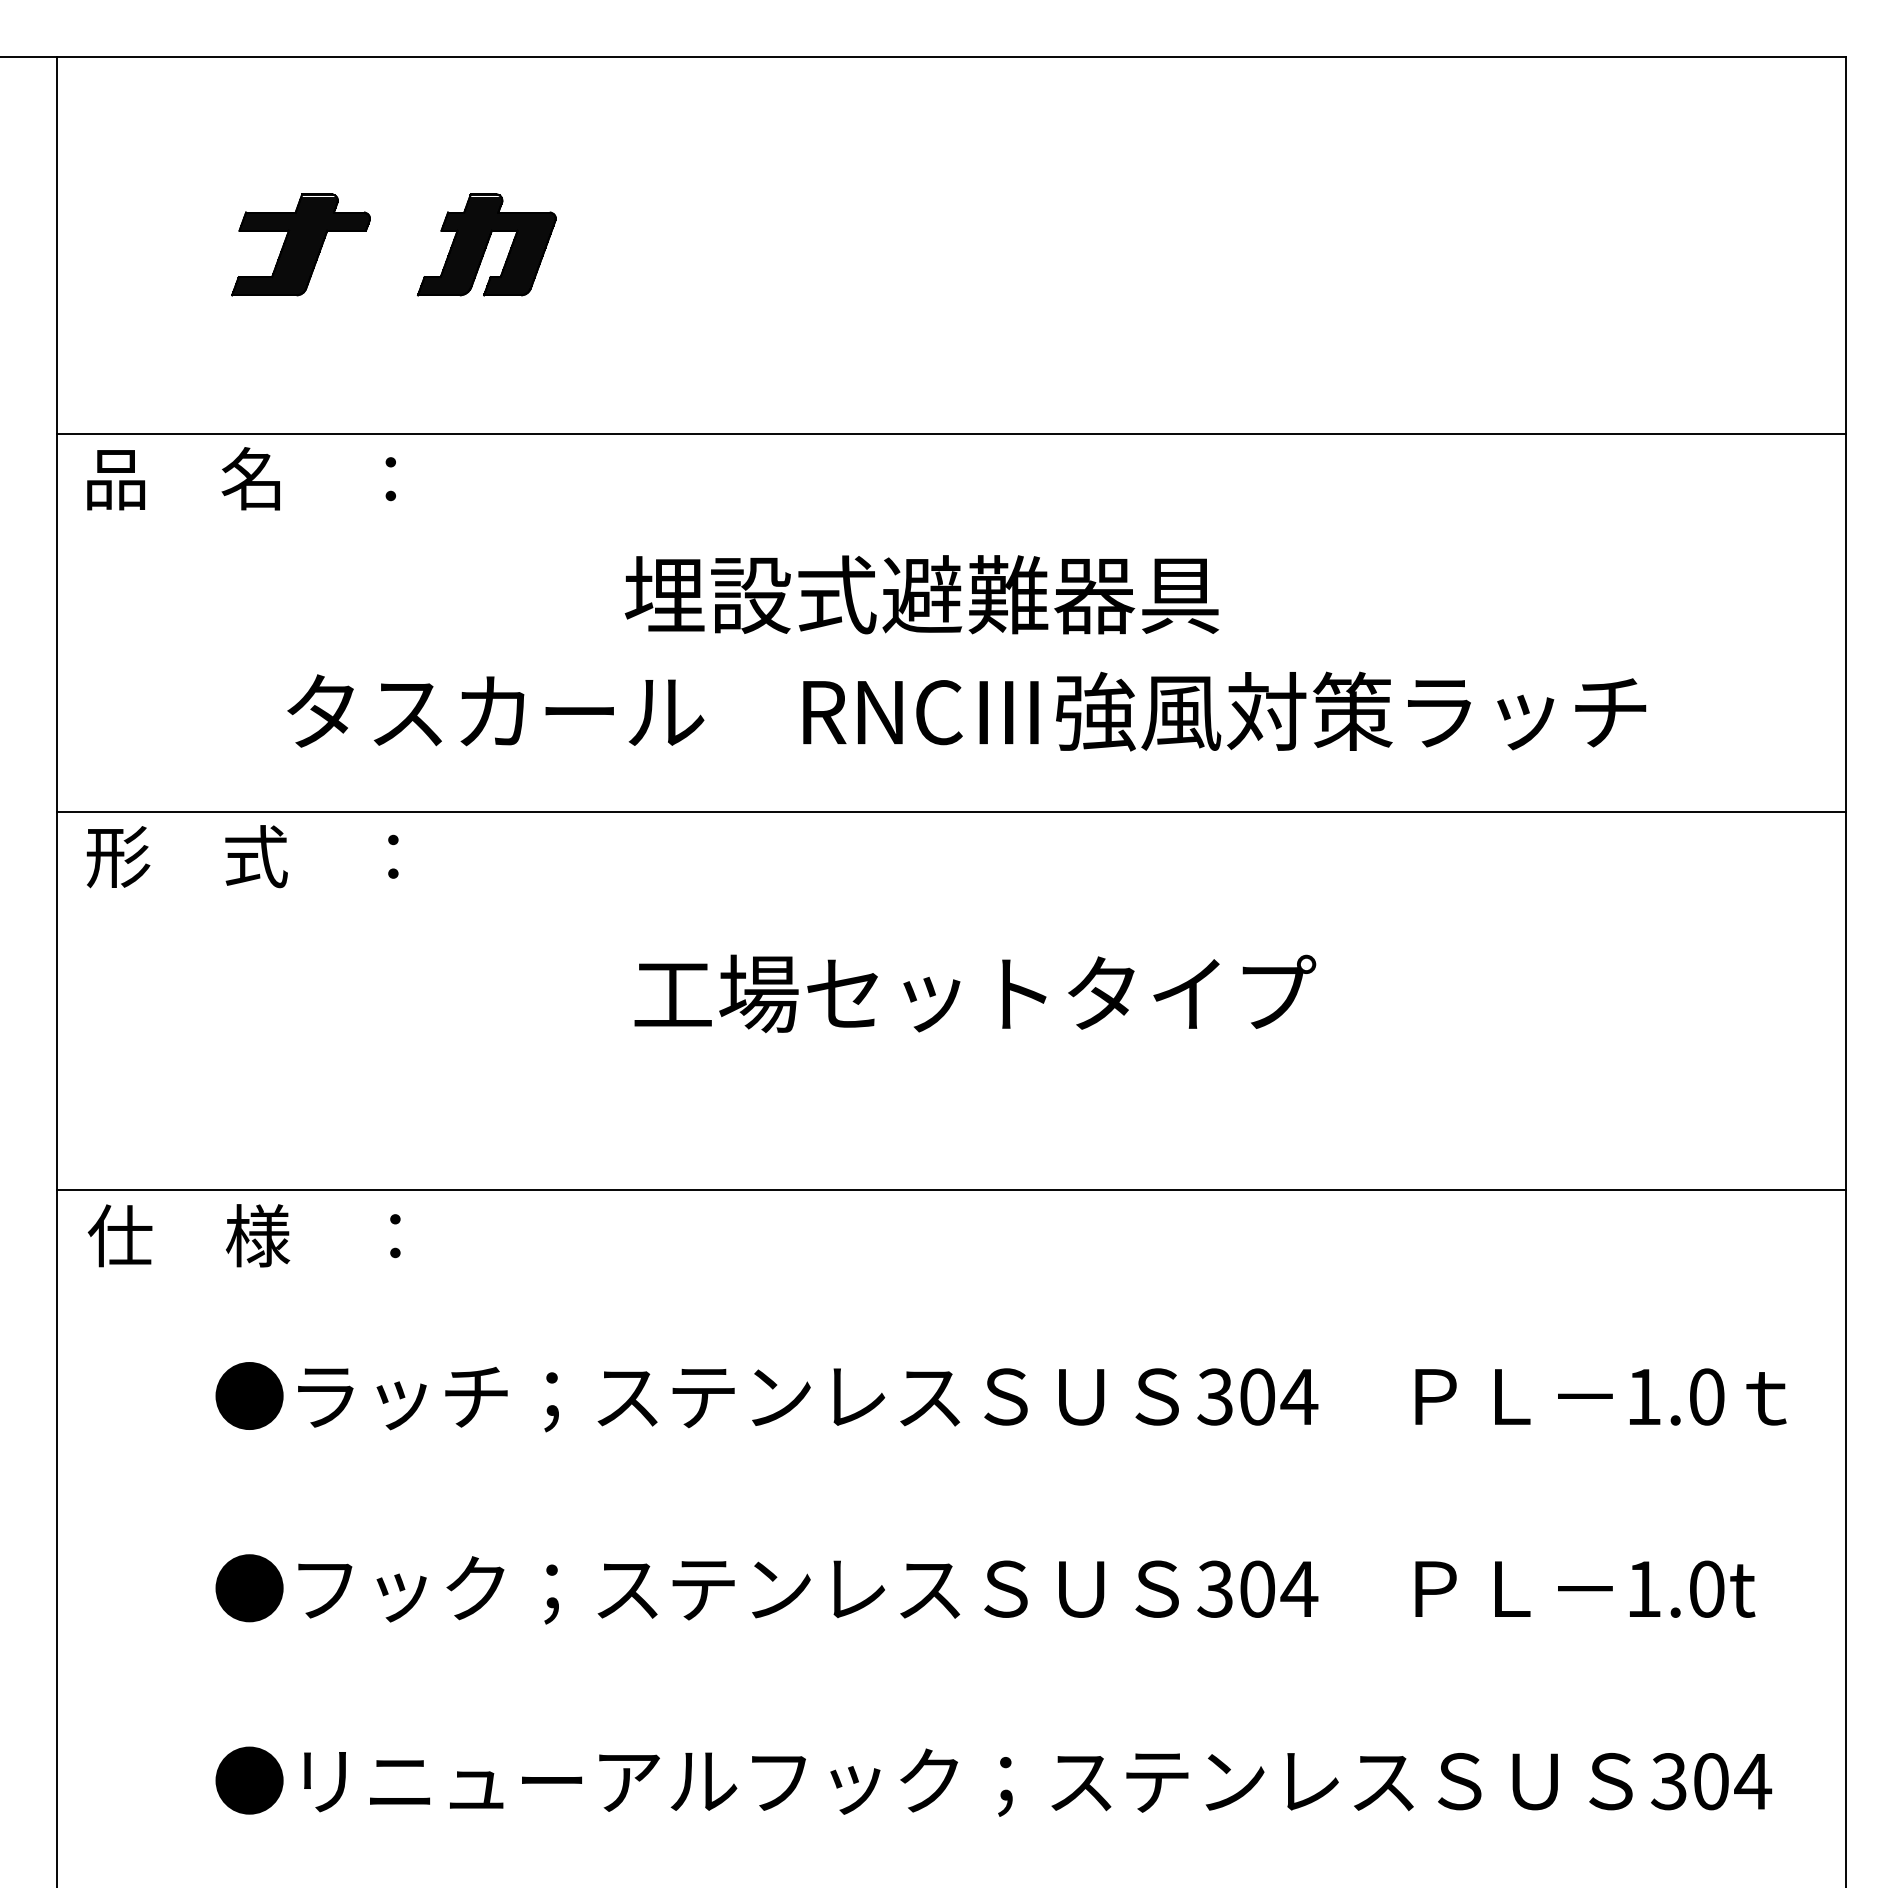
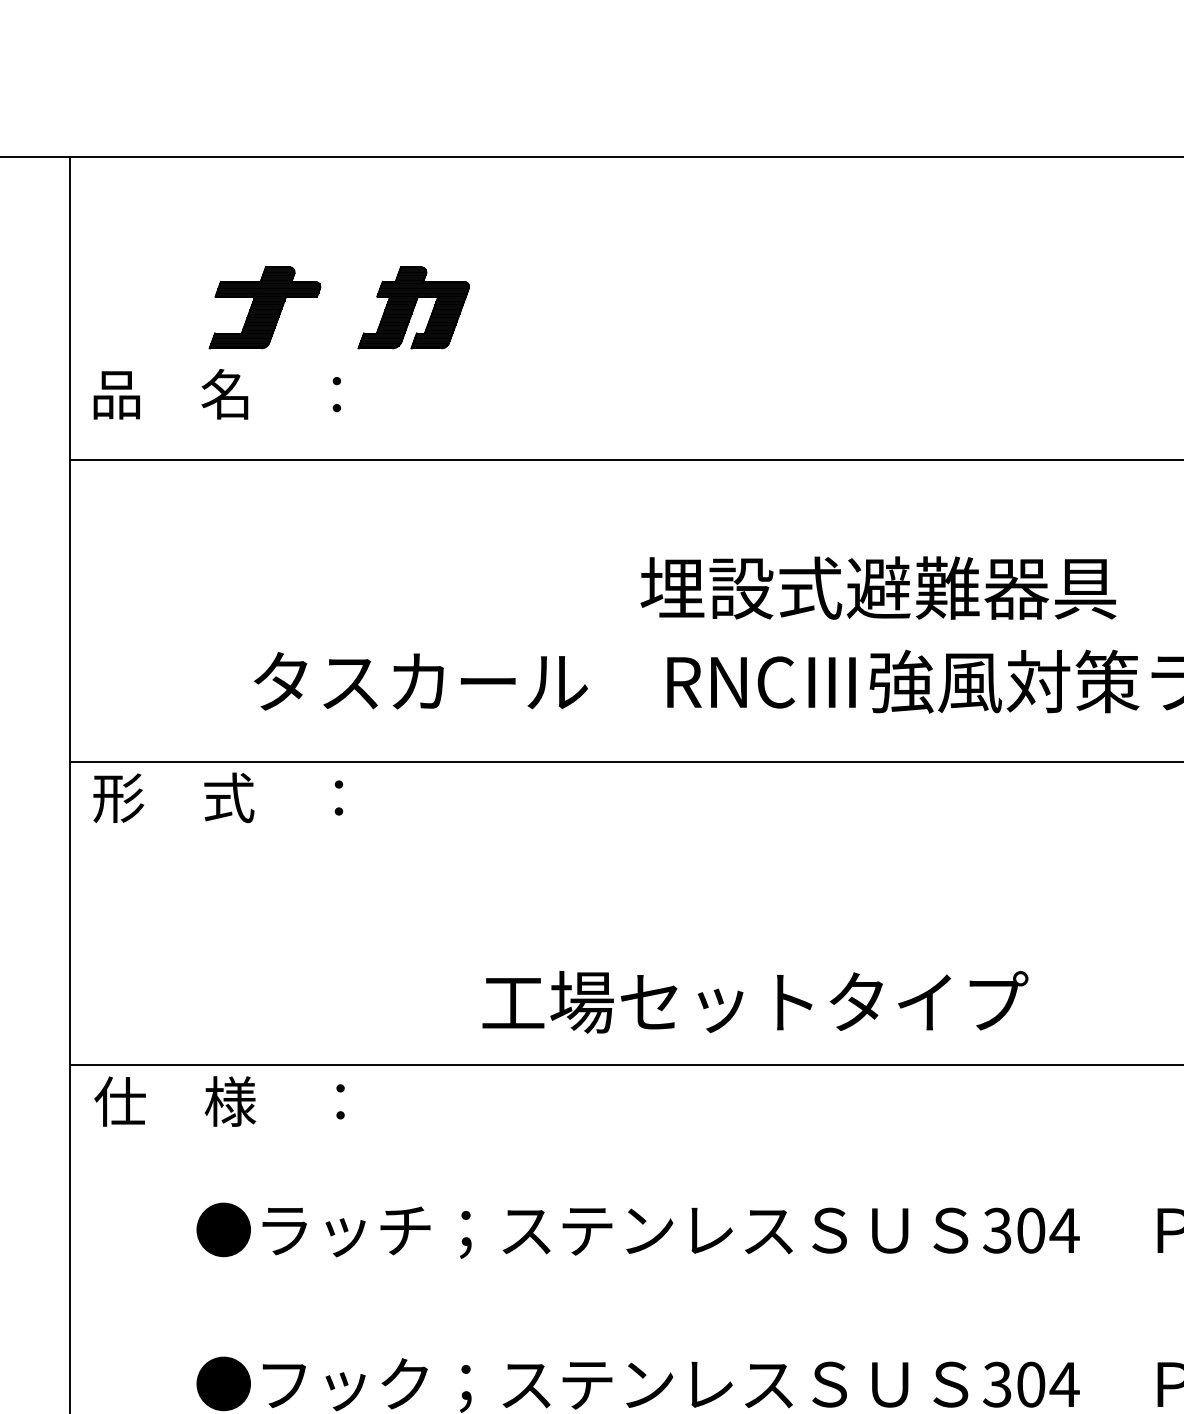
text: (241, 478) -> (217, 394), moved
text: (921, 594) -> (878, 587), moved
text: (975, 993) -> (755, 1002), moved

